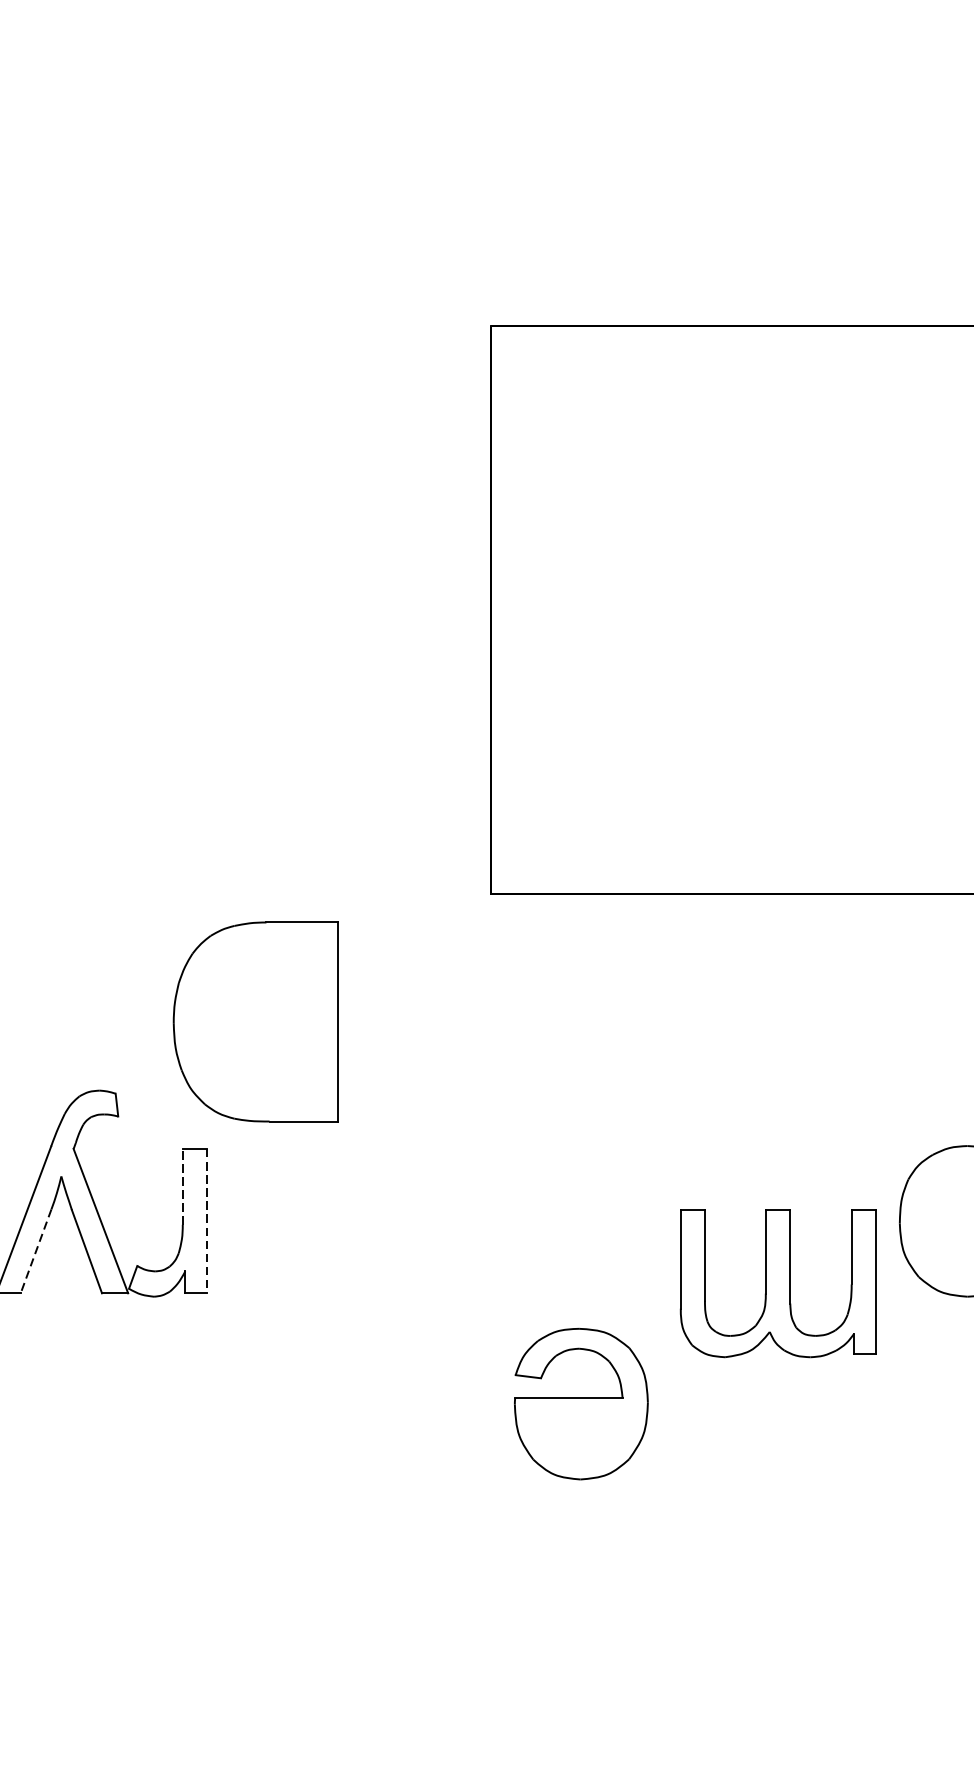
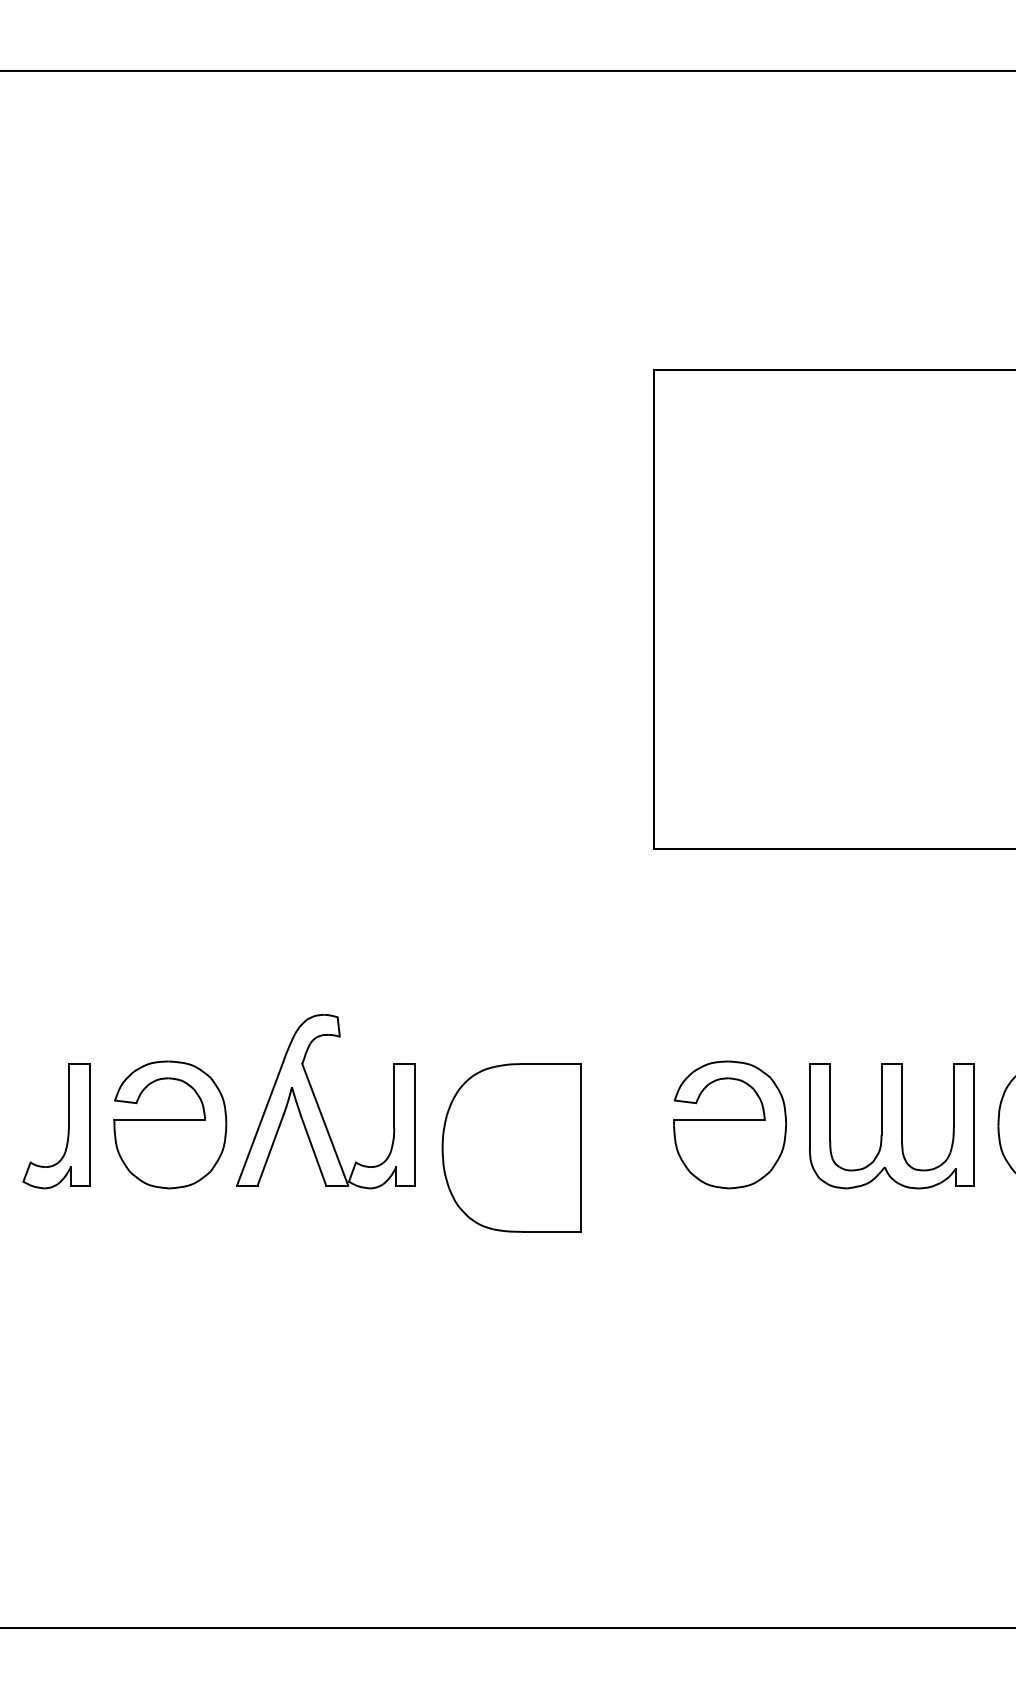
part: (255, 1021) -> (511, 1147), moved
line: (183, 1187) -> (394, 1096), dashed -> solid
line: (206, 1220) -> (414, 1124), dashed -> solid
line: (35, 1251) -> (270, 1150), dashed -> solid
part: (777, 1283) -> (891, 1126), moved
part: (580, 1403) -> (729, 1124), moved

